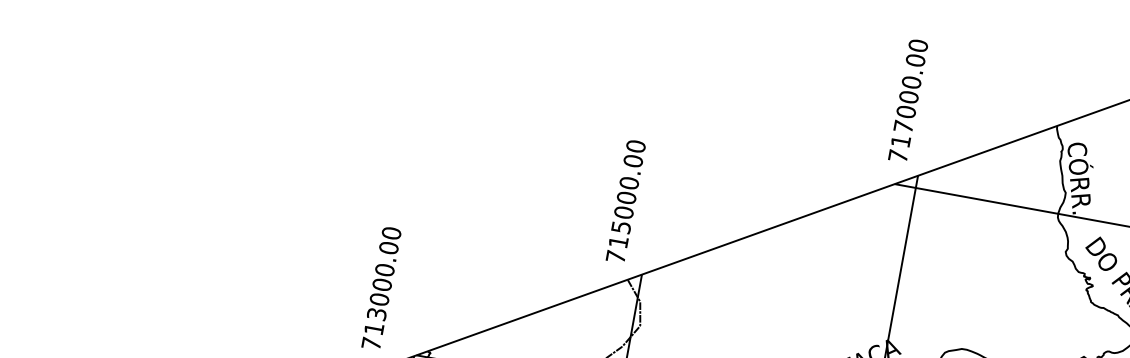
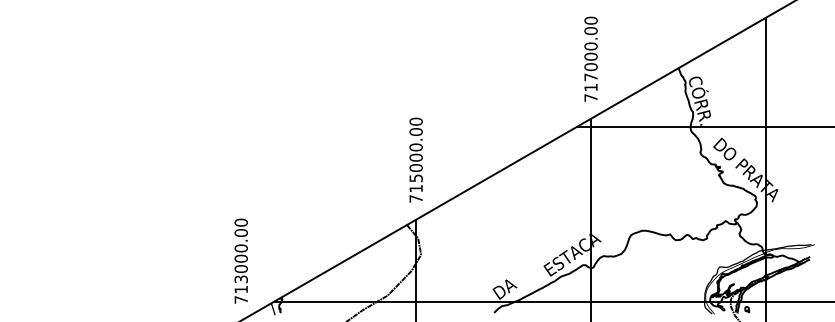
text: (907, 99) -> (590, 58), moved
text: (625, 200) -> (415, 159), moved

